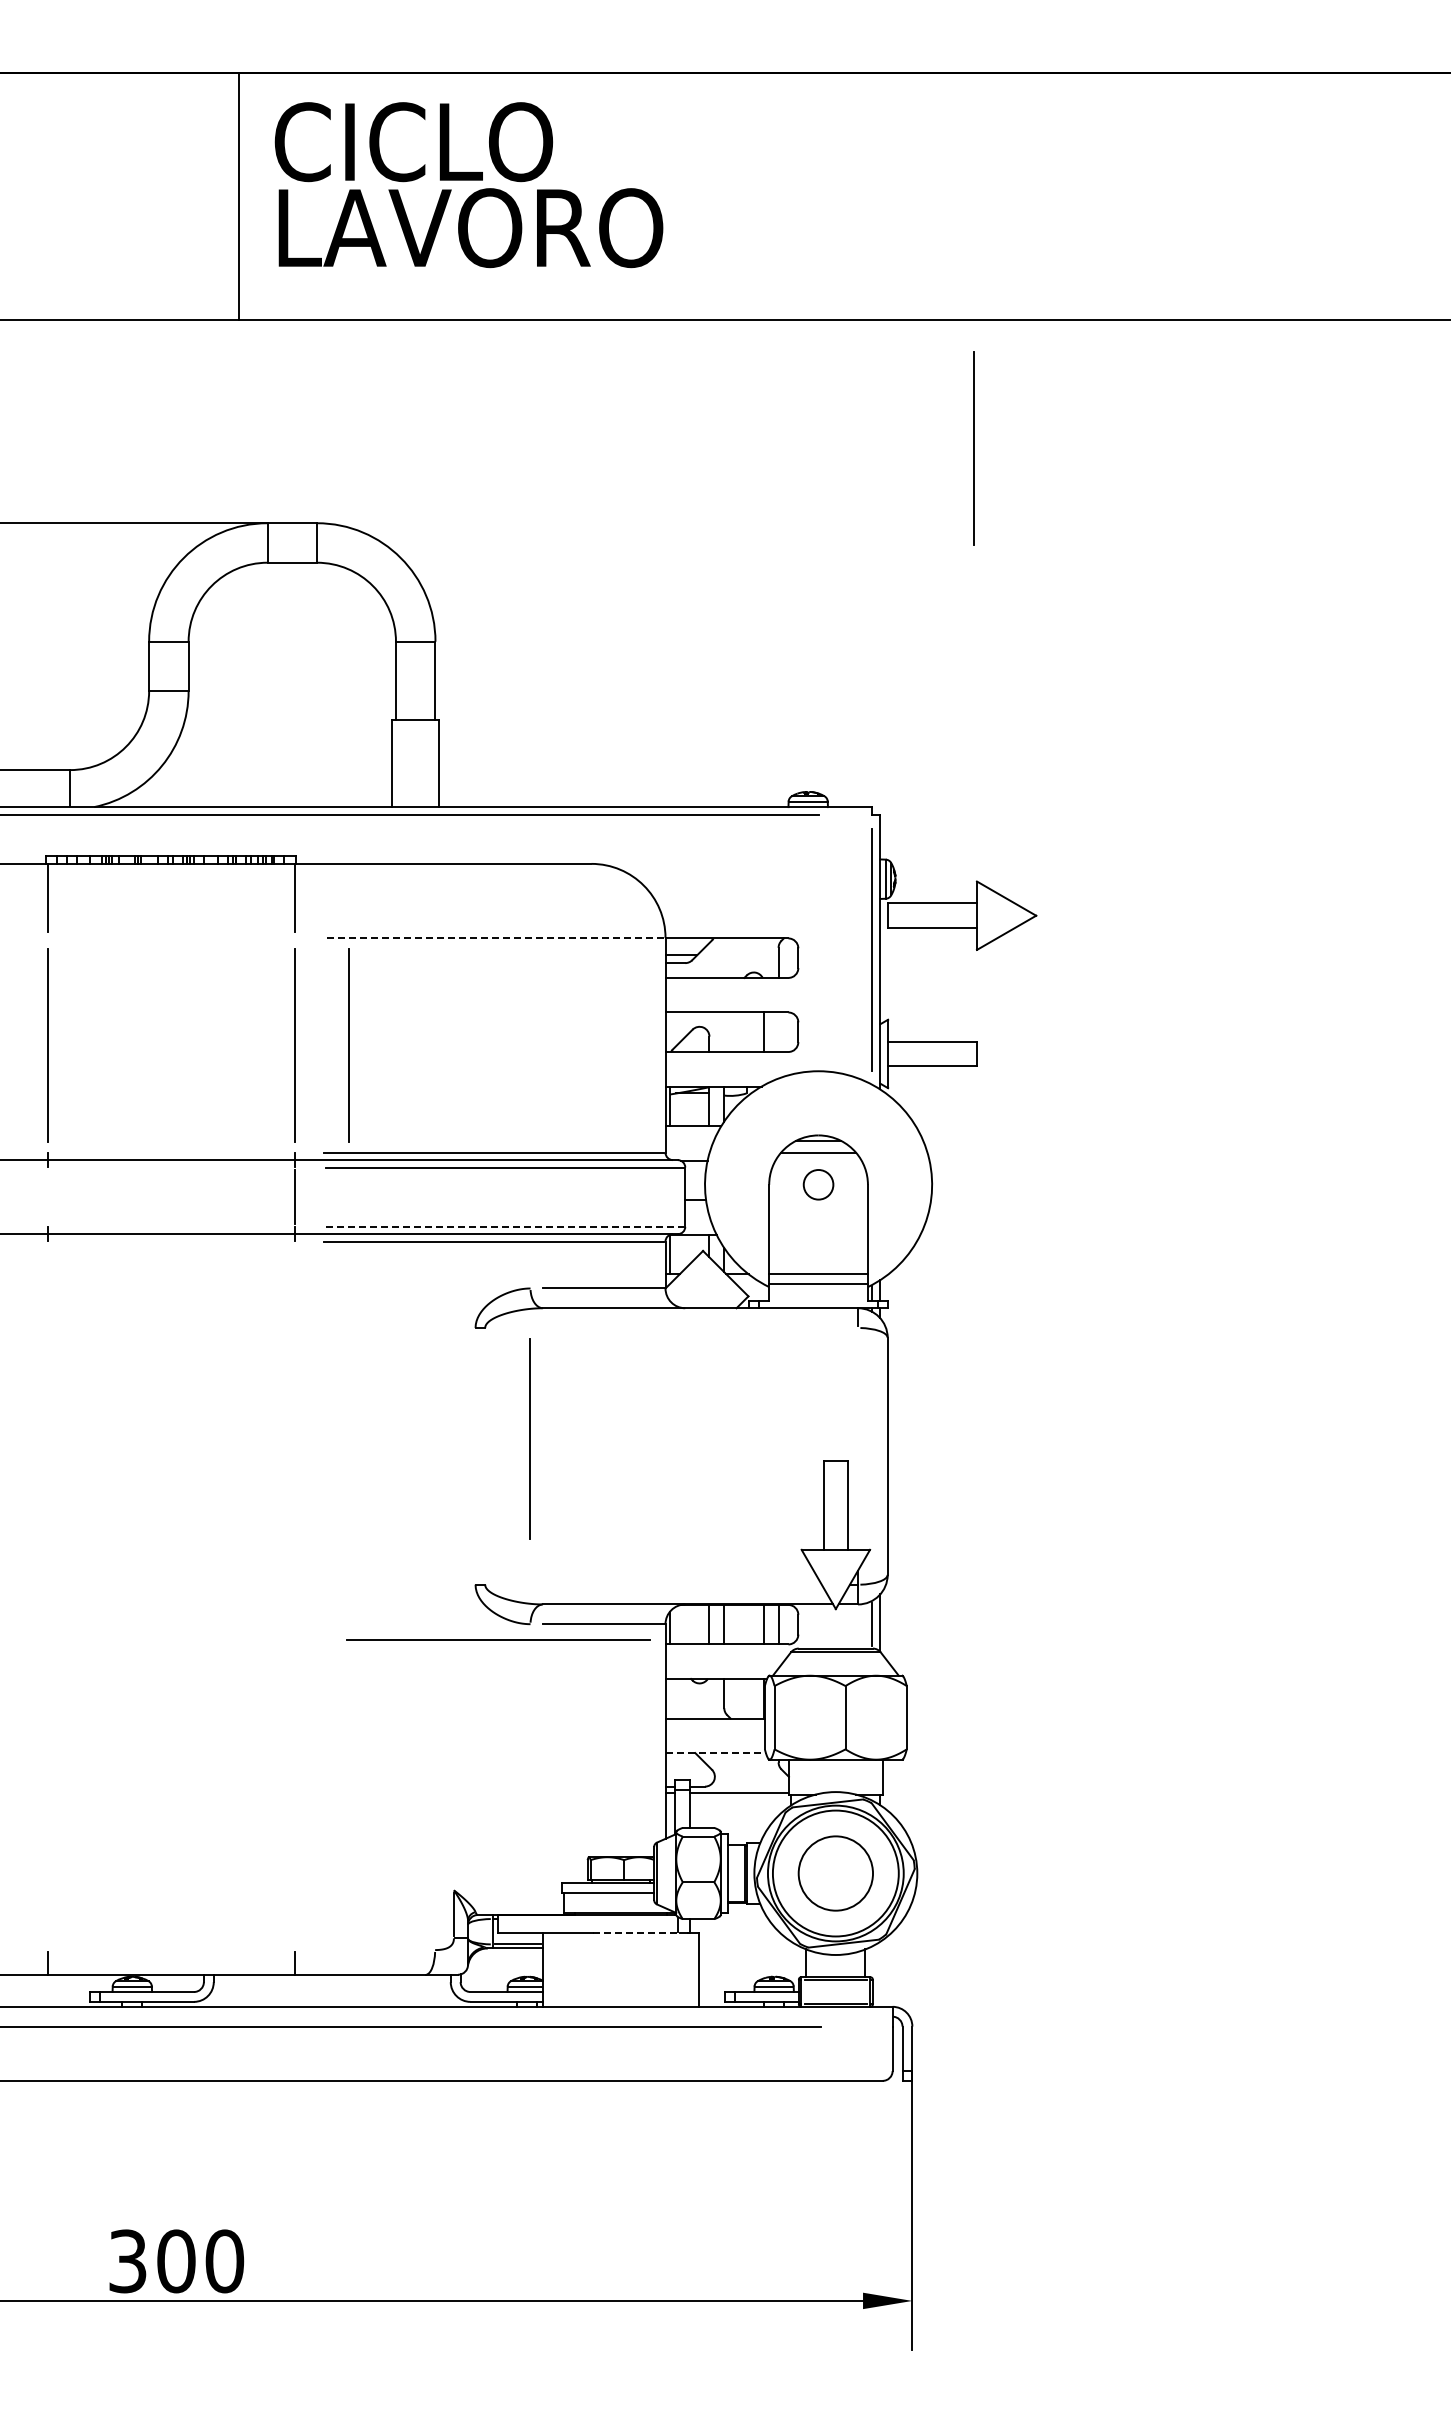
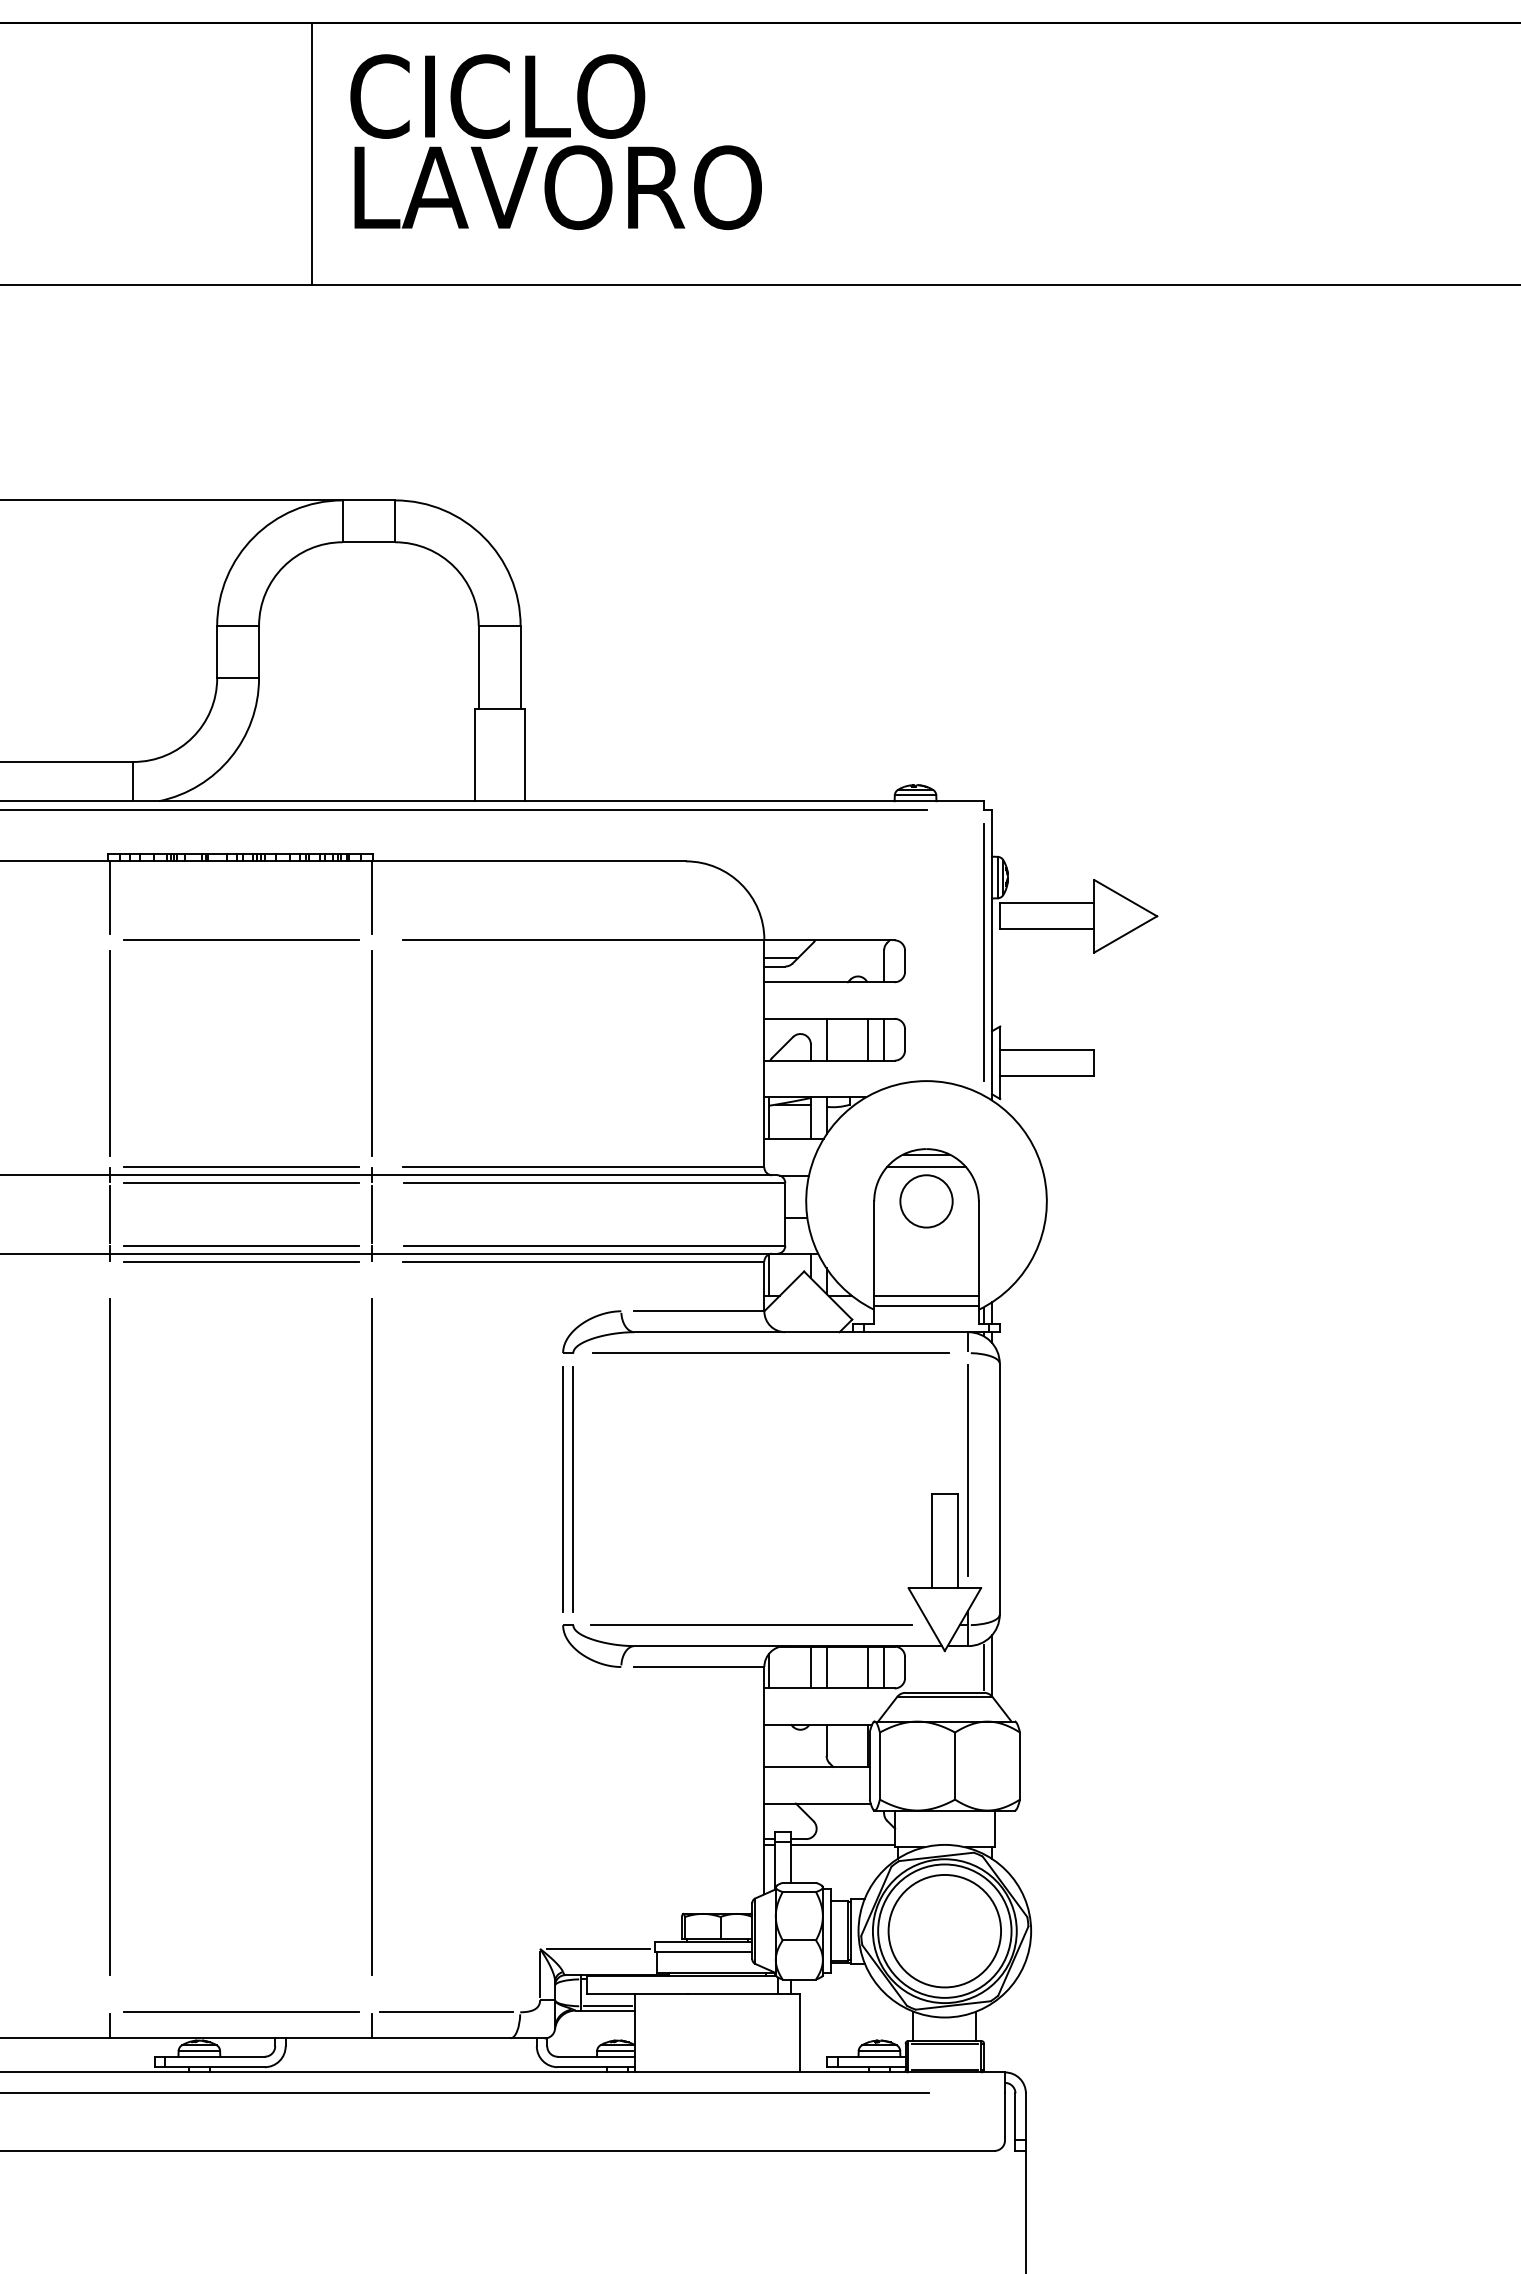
line: (973, 448) -> (1090, 421), removed
line: (171, 937) -> (240, 939), added
line: (493, 937) -> (582, 939), dashed -> solid
line: (724, 1032) -> (826, 1040), added
line: (778, 1032) -> (884, 1040), added
line: (348, 1045) -> (428, 1053), removed
line: (171, 1152) -> (240, 1167), added
line: (171, 1167) -> (240, 1183), added
circle: (818, 1184) -> (926, 1201), size x1.67
line: (48, 1196) -> (110, 1213), added
line: (171, 1226) -> (240, 1245), added
line: (505, 1226) -> (594, 1245), dashed -> solid
line: (171, 1241) -> (240, 1261), added
line: (671, 1327) -> (770, 1352), added
line: (529, 1438) -> (967, 1470), moved
line: (475, 1455) -> (563, 1488), added
line: (485, 1455) -> (573, 1488), added
line: (47, 1595) -> (109, 1636), added
line: (295, 1595) -> (372, 1636), added
line: (498, 1639) -> (751, 1624), moved
line: (716, 1753) -> (818, 1804), dashed -> solid
circle: (835, 1873) -> (944, 1931), size x1.43
line: (508, 1890) -> (597, 1949), added
line: (637, 1932) -> (734, 1993), dashed -> solid
line: (171, 1950) -> (240, 2012), added
line: (365, 1950) -> (446, 2012), added

